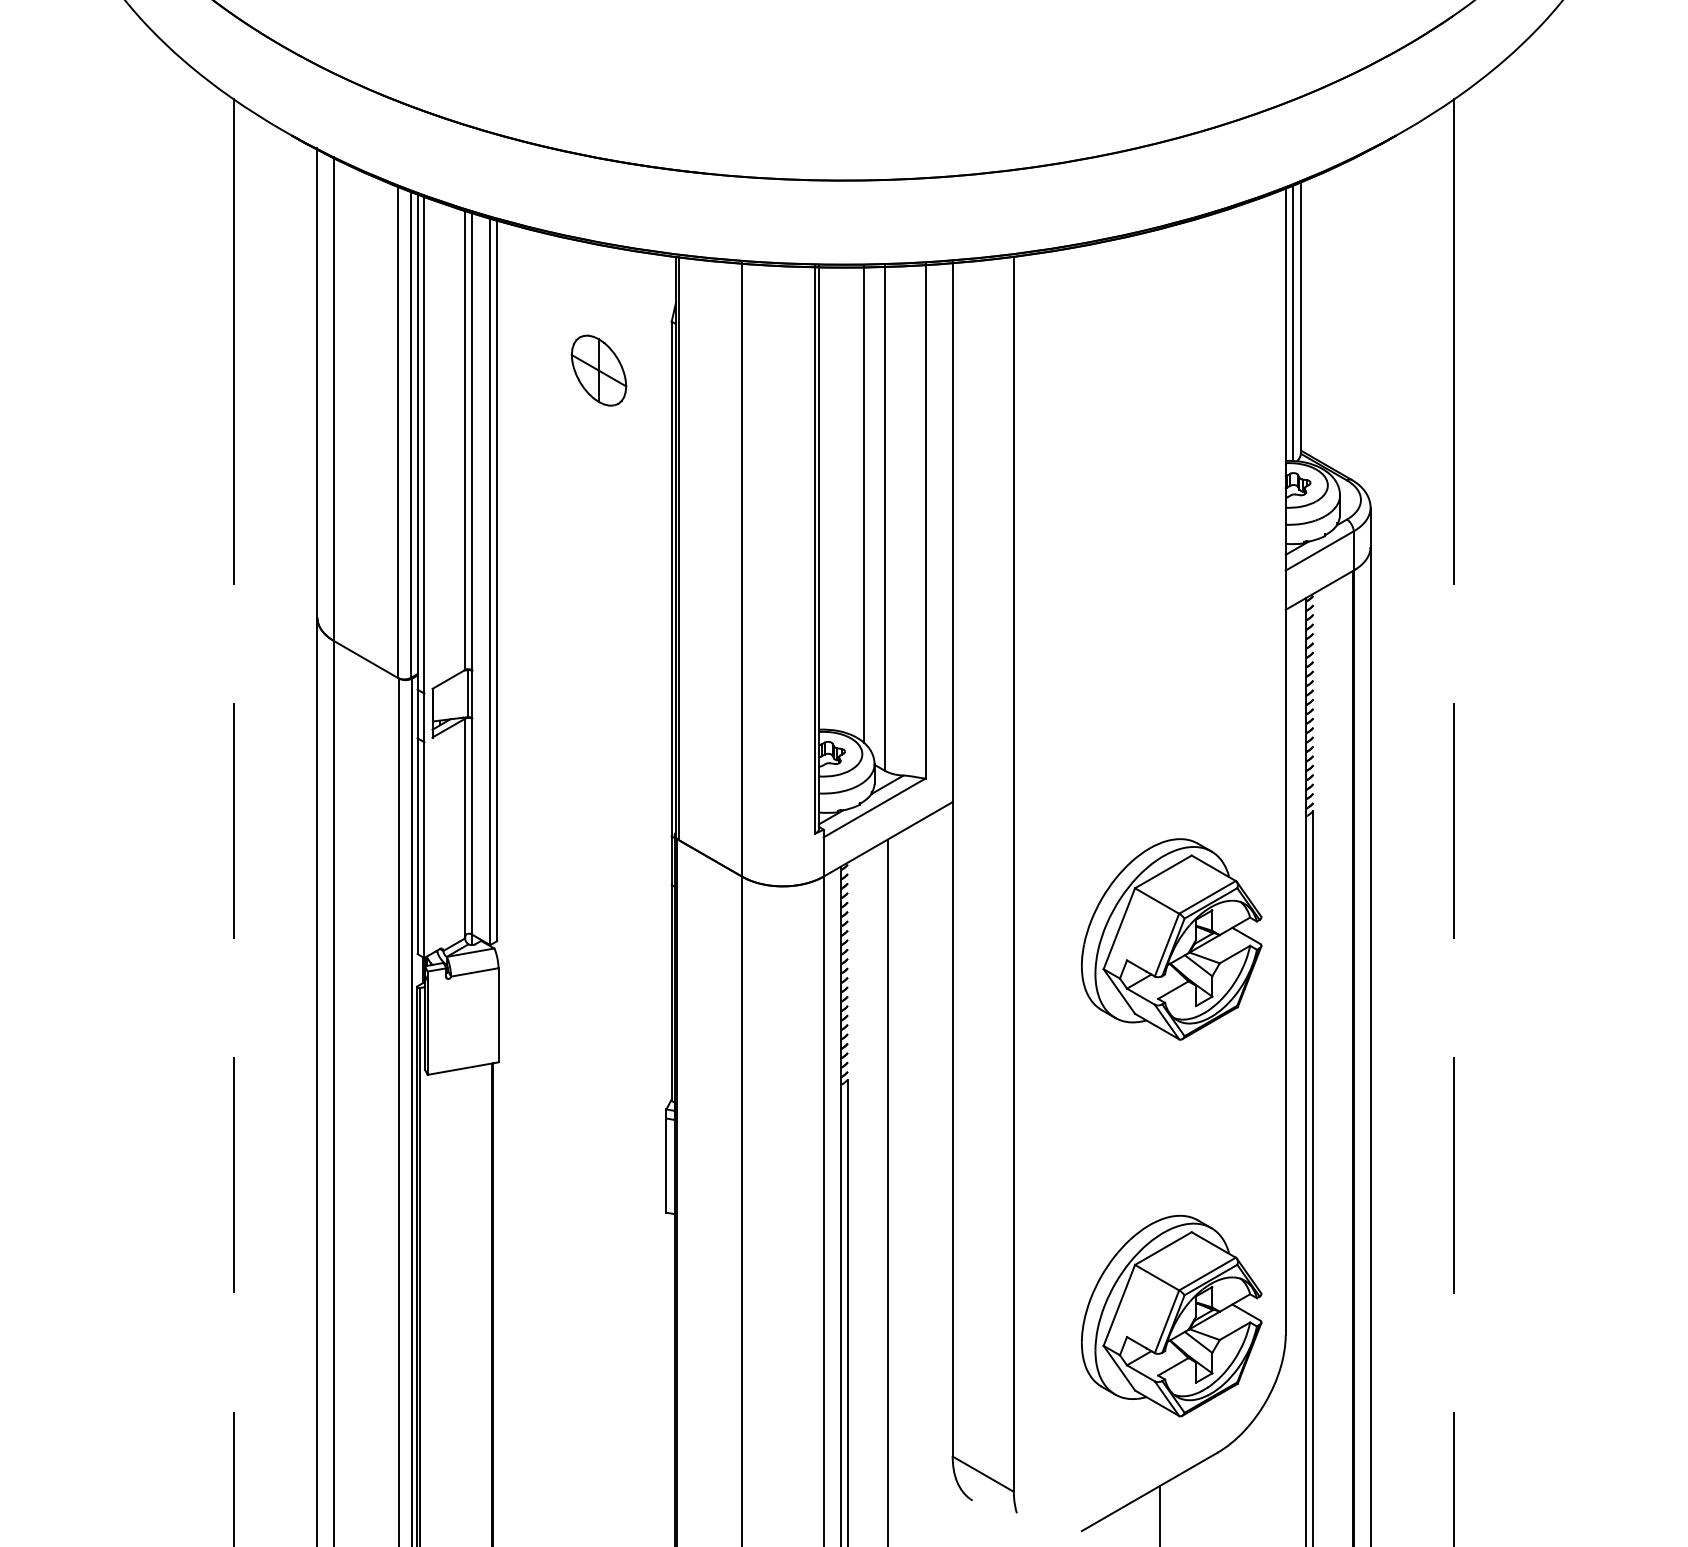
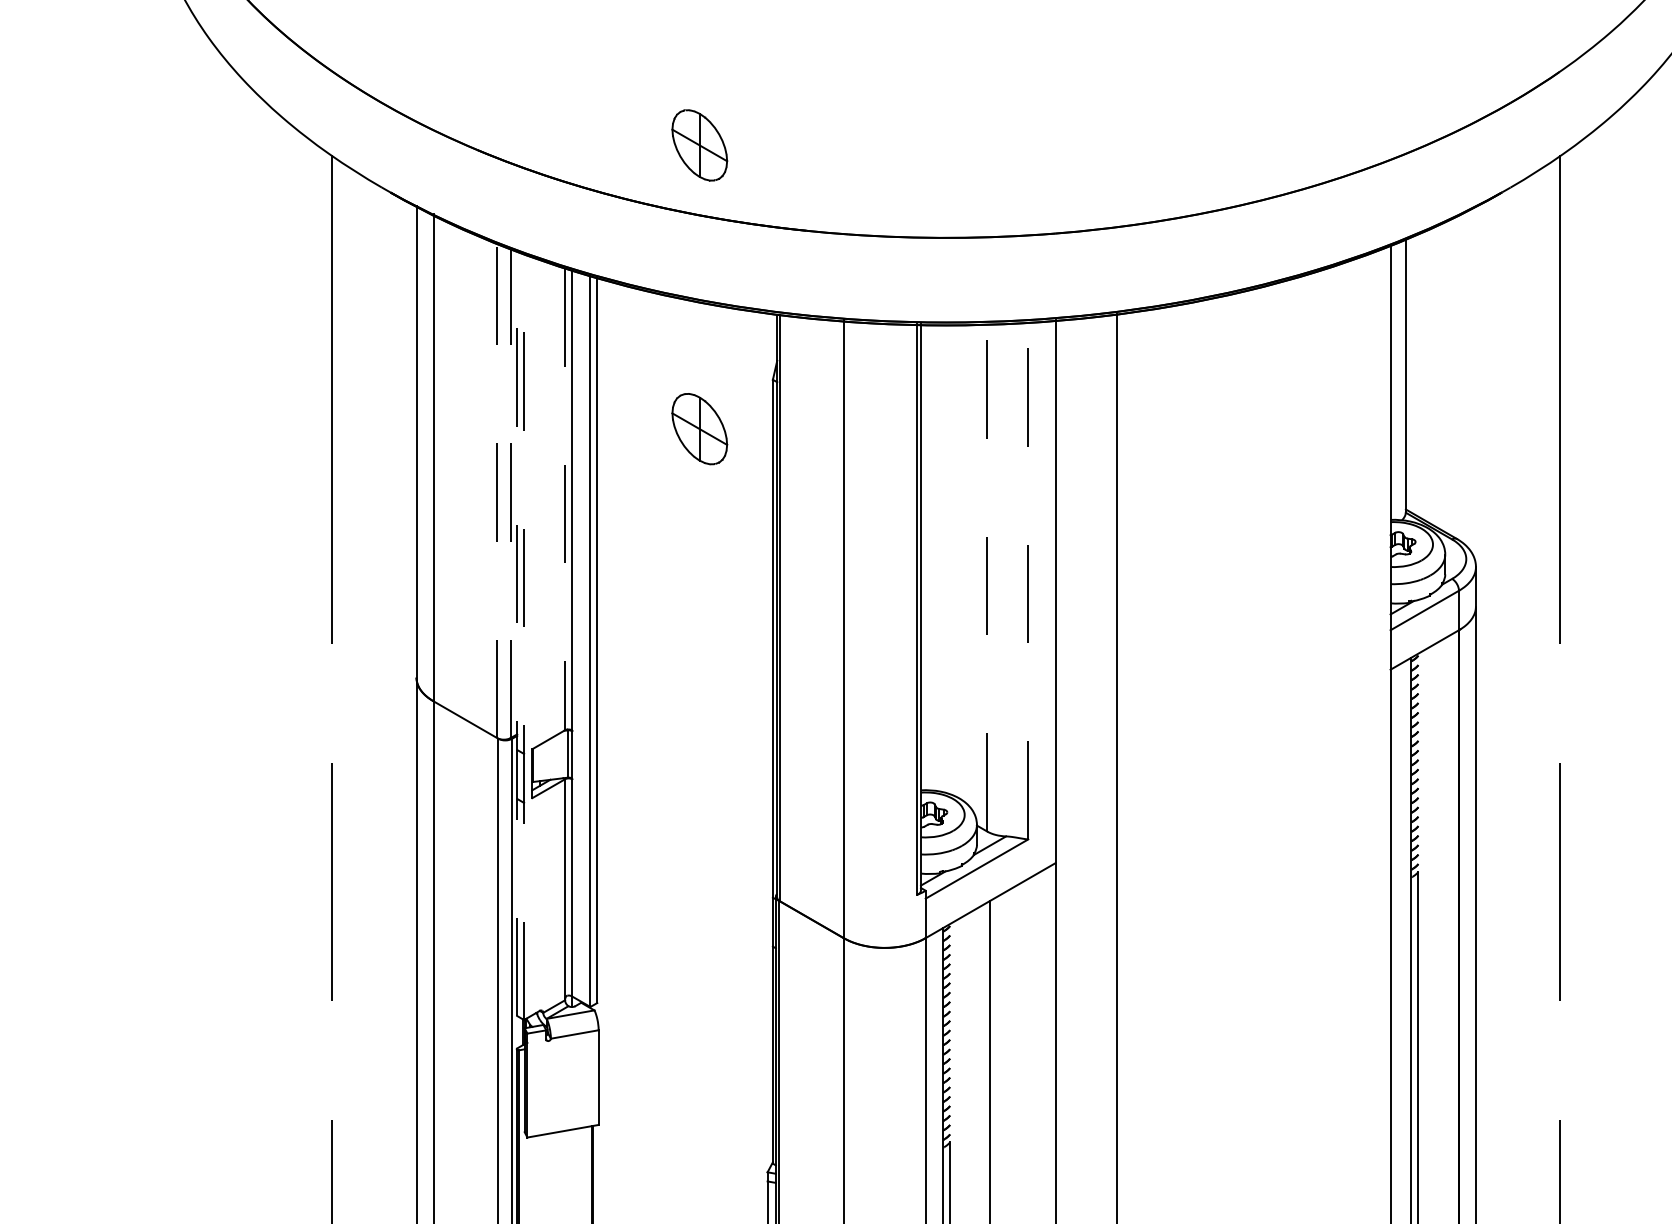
part: (598, 88) -> (699, 145), added
line: (1292, 322) -> (1397, 380), removed
line: (397, 431) -> (497, 490), solid -> dashed
line: (411, 434) -> (511, 493), solid -> dashed
line: (465, 440) -> (565, 499), solid -> dashed
line: (864, 504) -> (966, 563), removed
line: (884, 518) -> (986, 577), solid -> dashed
line: (925, 520) -> (1028, 579), solid -> dashed
line: (417, 573) -> (517, 633), solid -> dashed
line: (424, 576) -> (524, 636), solid -> dashed
part: (1171, 939) -> (1275, 1001), removed

